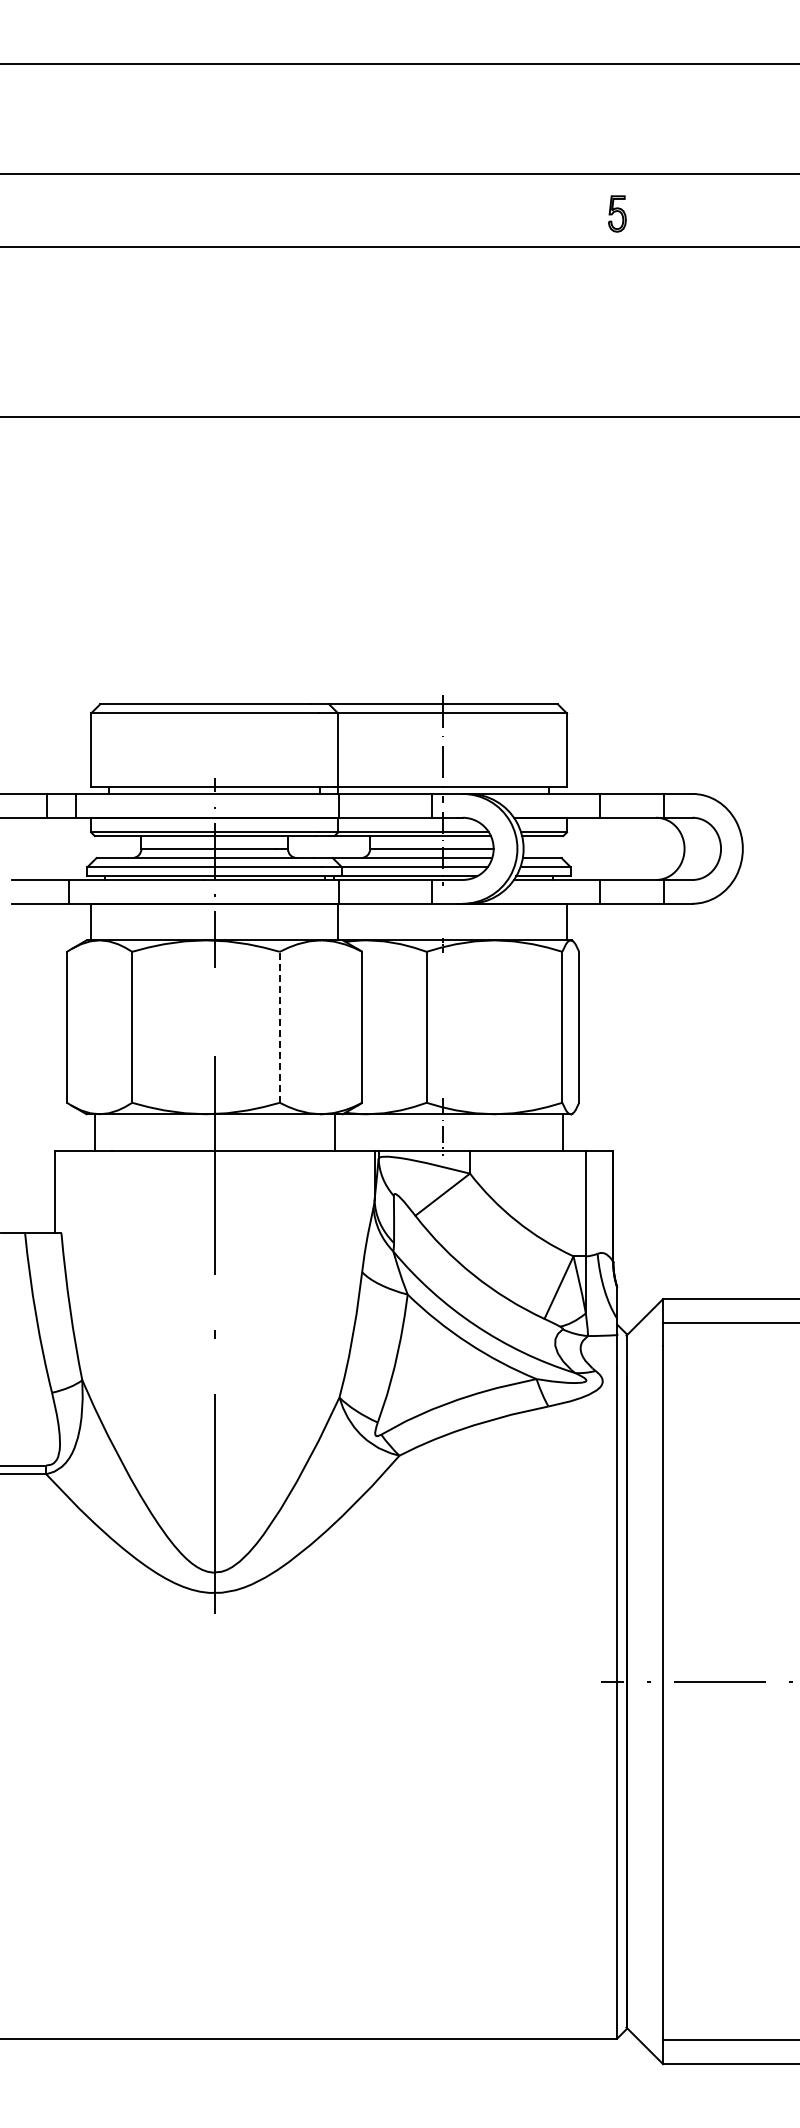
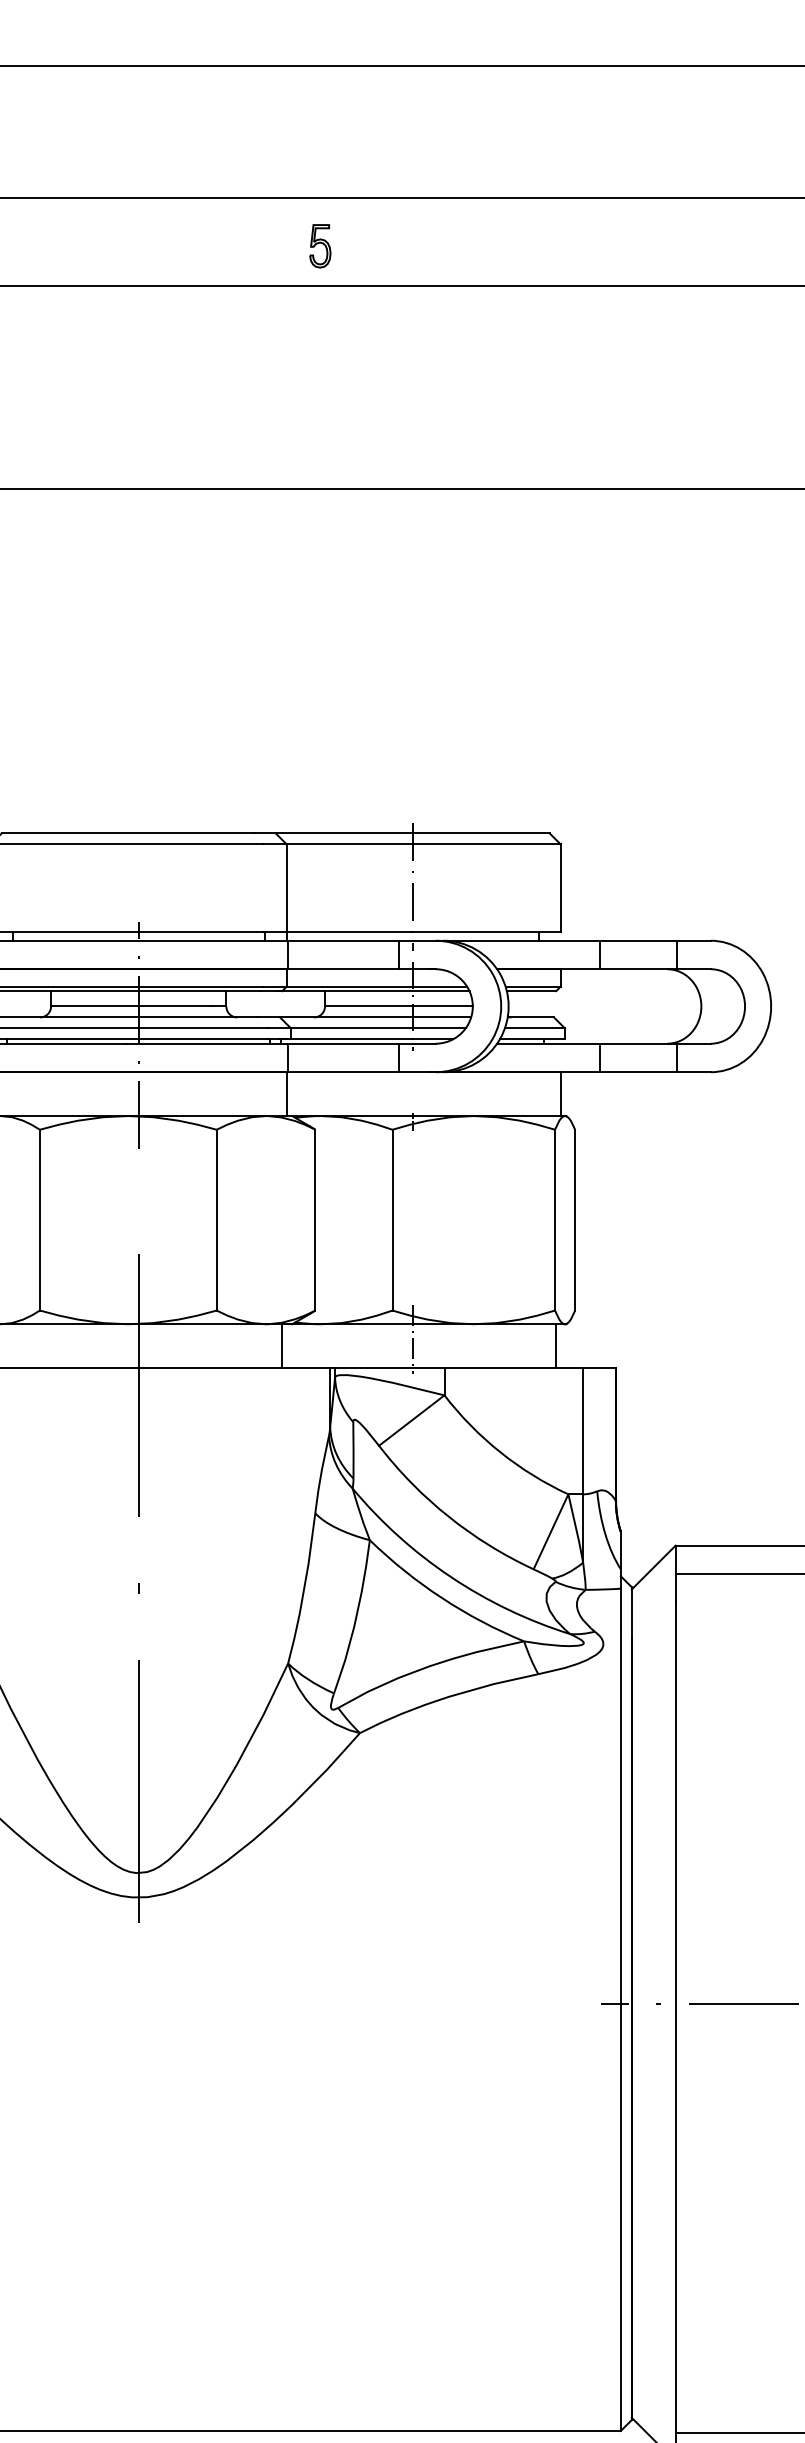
part: (617, 213) -> (320, 245), moved
line: (279, 1026) -> (216, 1219), dashed -> solid

